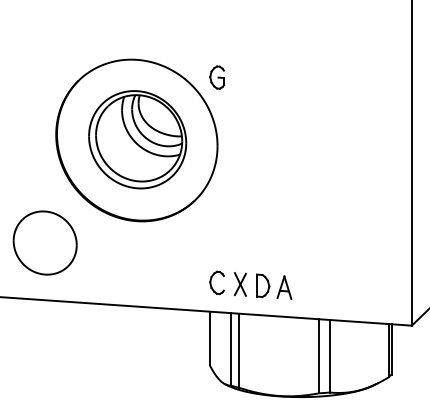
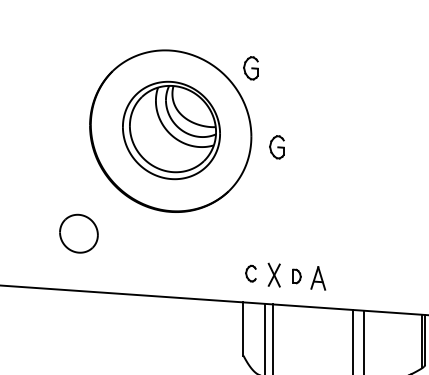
part: (242, 156) -> (276, 147), added
part: (44, 242) -> (78, 233), size x0.6
part: (216, 282) -> (250, 273), size x0.7
part: (263, 285) -> (297, 276), size x0.6

